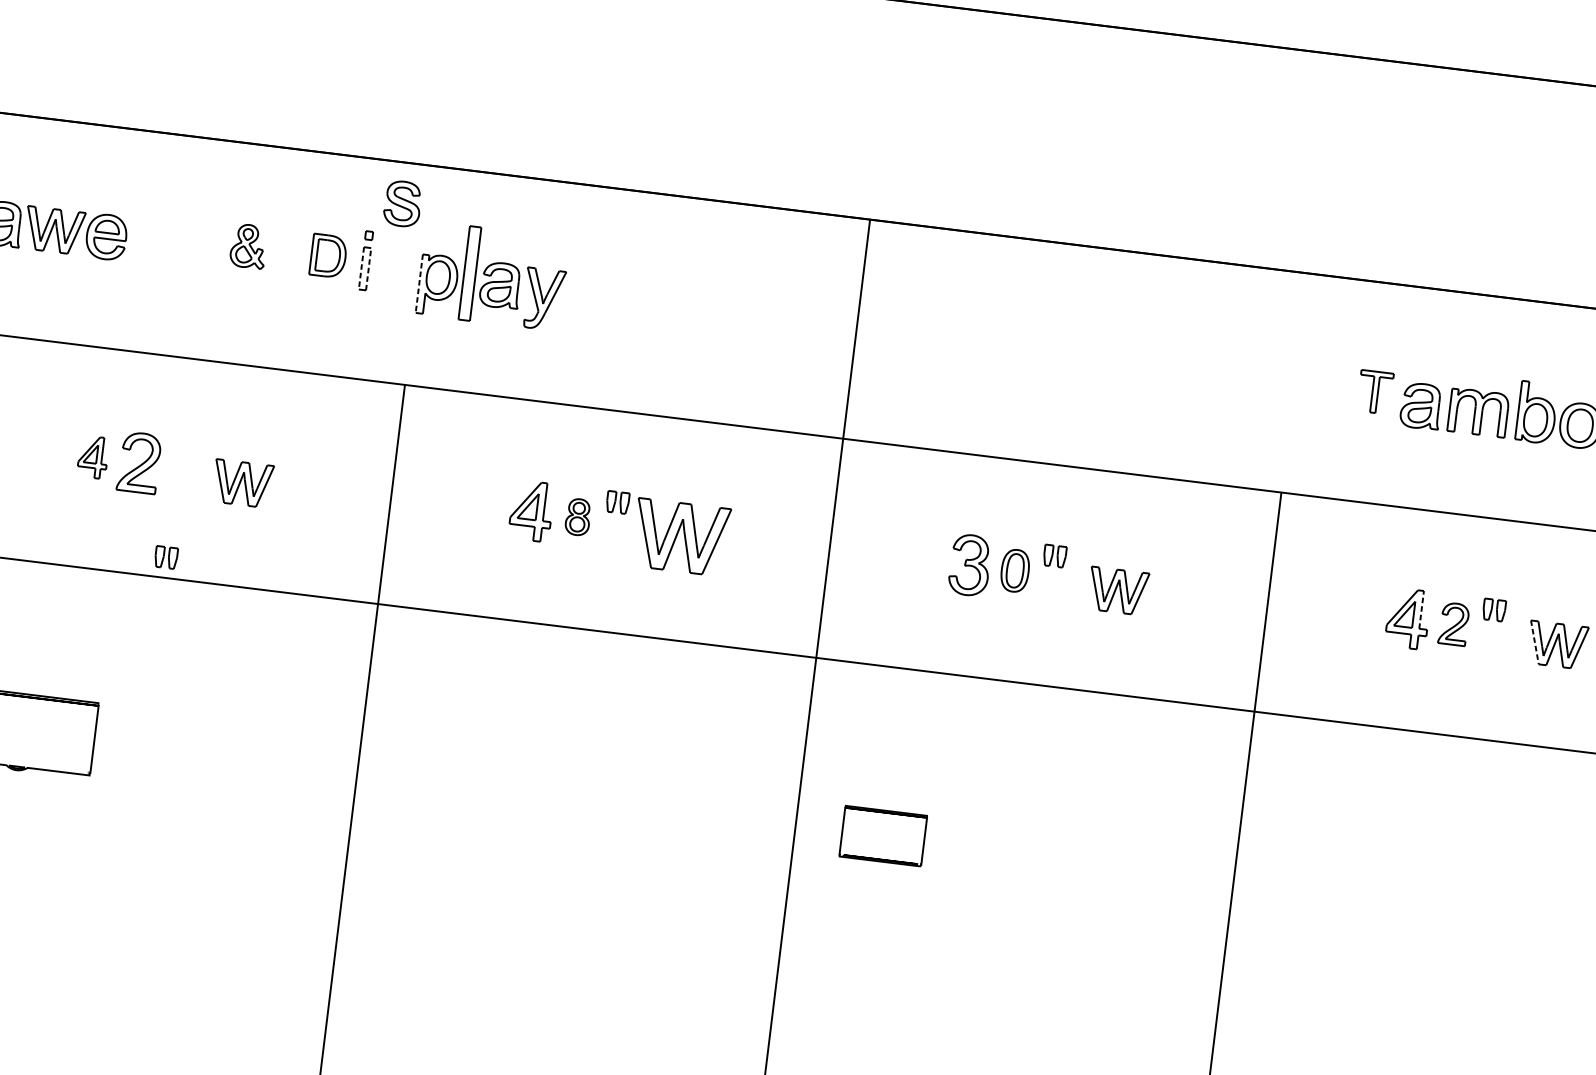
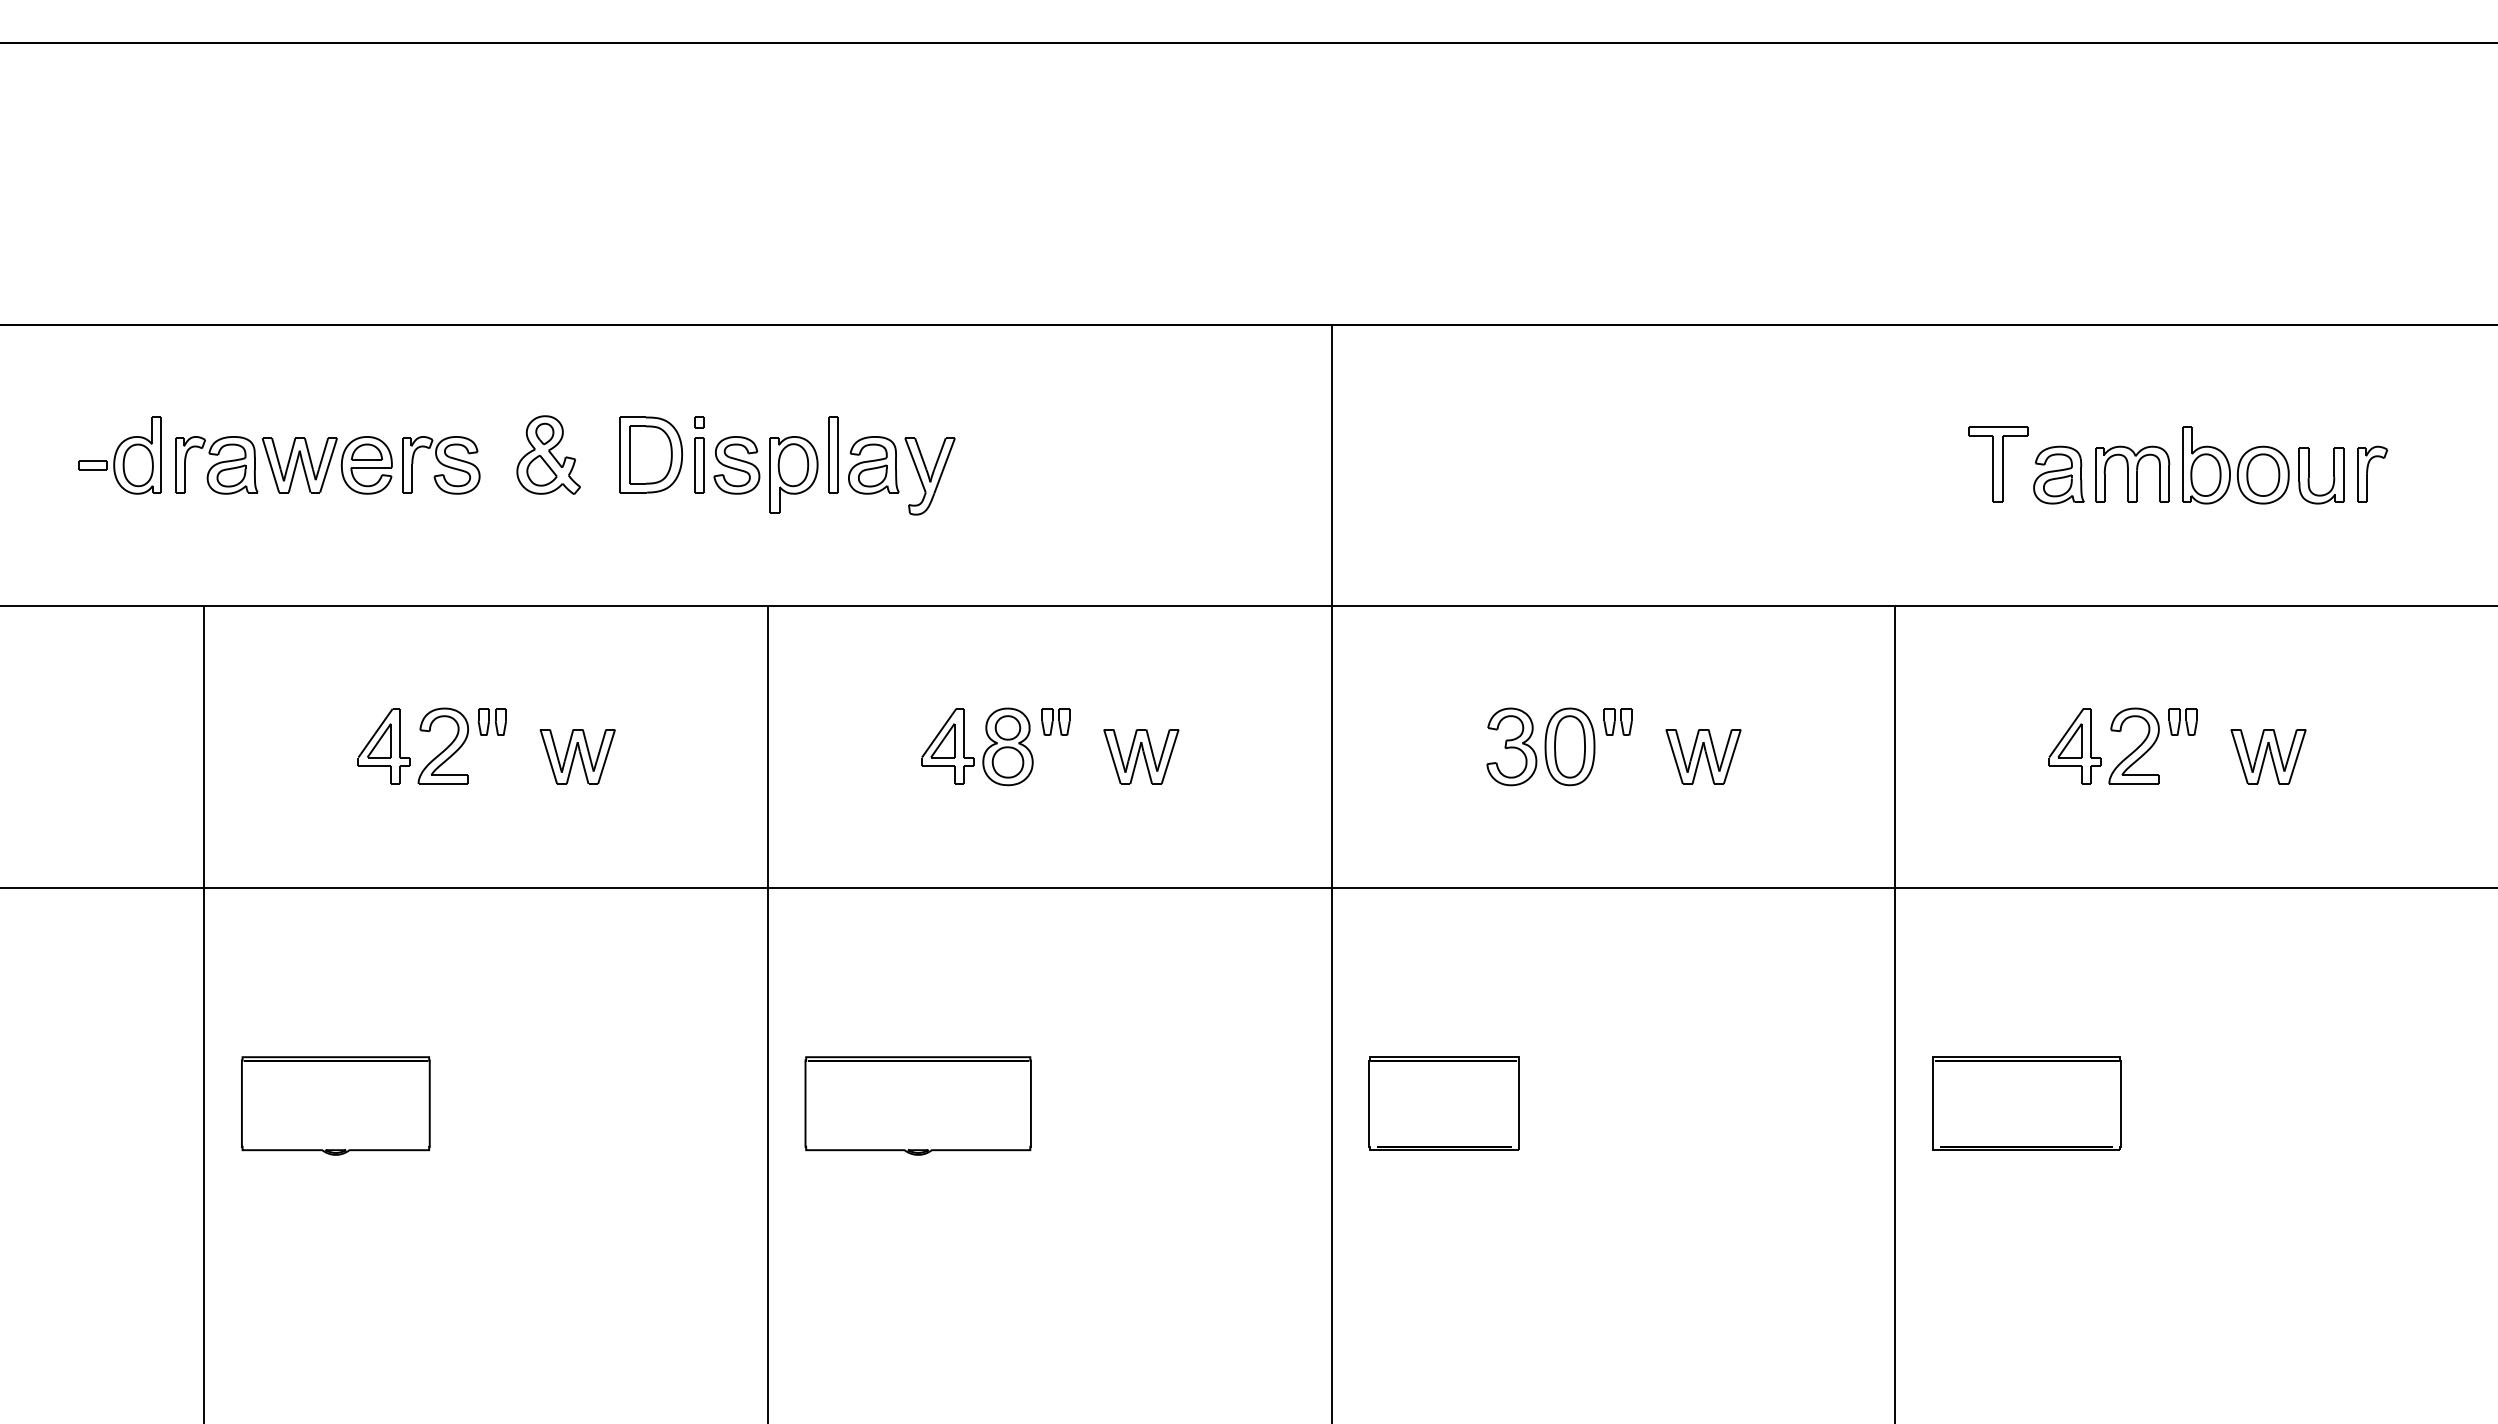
part: (402, 204) -> (736, 465), moved
part: (164, 244) -> (441, 465), added
part: (248, 245) -> (548, 454), size x1.43
part: (328, 255) -> (650, 454), size x1.43
line: (361, 268) -> (694, 465), dashed -> solid
line: (368, 268) -> (703, 464), dashed -> solid
part: (470, 273) -> (833, 454), size x0.62
line: (419, 283) -> (770, 475), dashed -> solid
part: (1375, 392) -> (1998, 464), size x1.43
part: (92, 457) -> (383, 746), size x1.43
part: (577, 516) -> (1007, 746), size x1.67
part: (681, 537) -> (1141, 756), size x0.62
part: (165, 556) -> (491, 721), moved
part: (1014, 570) -> (1569, 746), size x1.43
line: (1422, 609) -> (2091, 732), dashed -> solid
part: (1453, 623) -> (2133, 745), size x1.43
line: (1534, 642) -> (2239, 757), dashed -> solid
part: (473, 787) -> (917, 1105), added
part: (882, 836) -> (1443, 1103), size x1.43
part: (1336, 891) -> (2026, 1103), added

